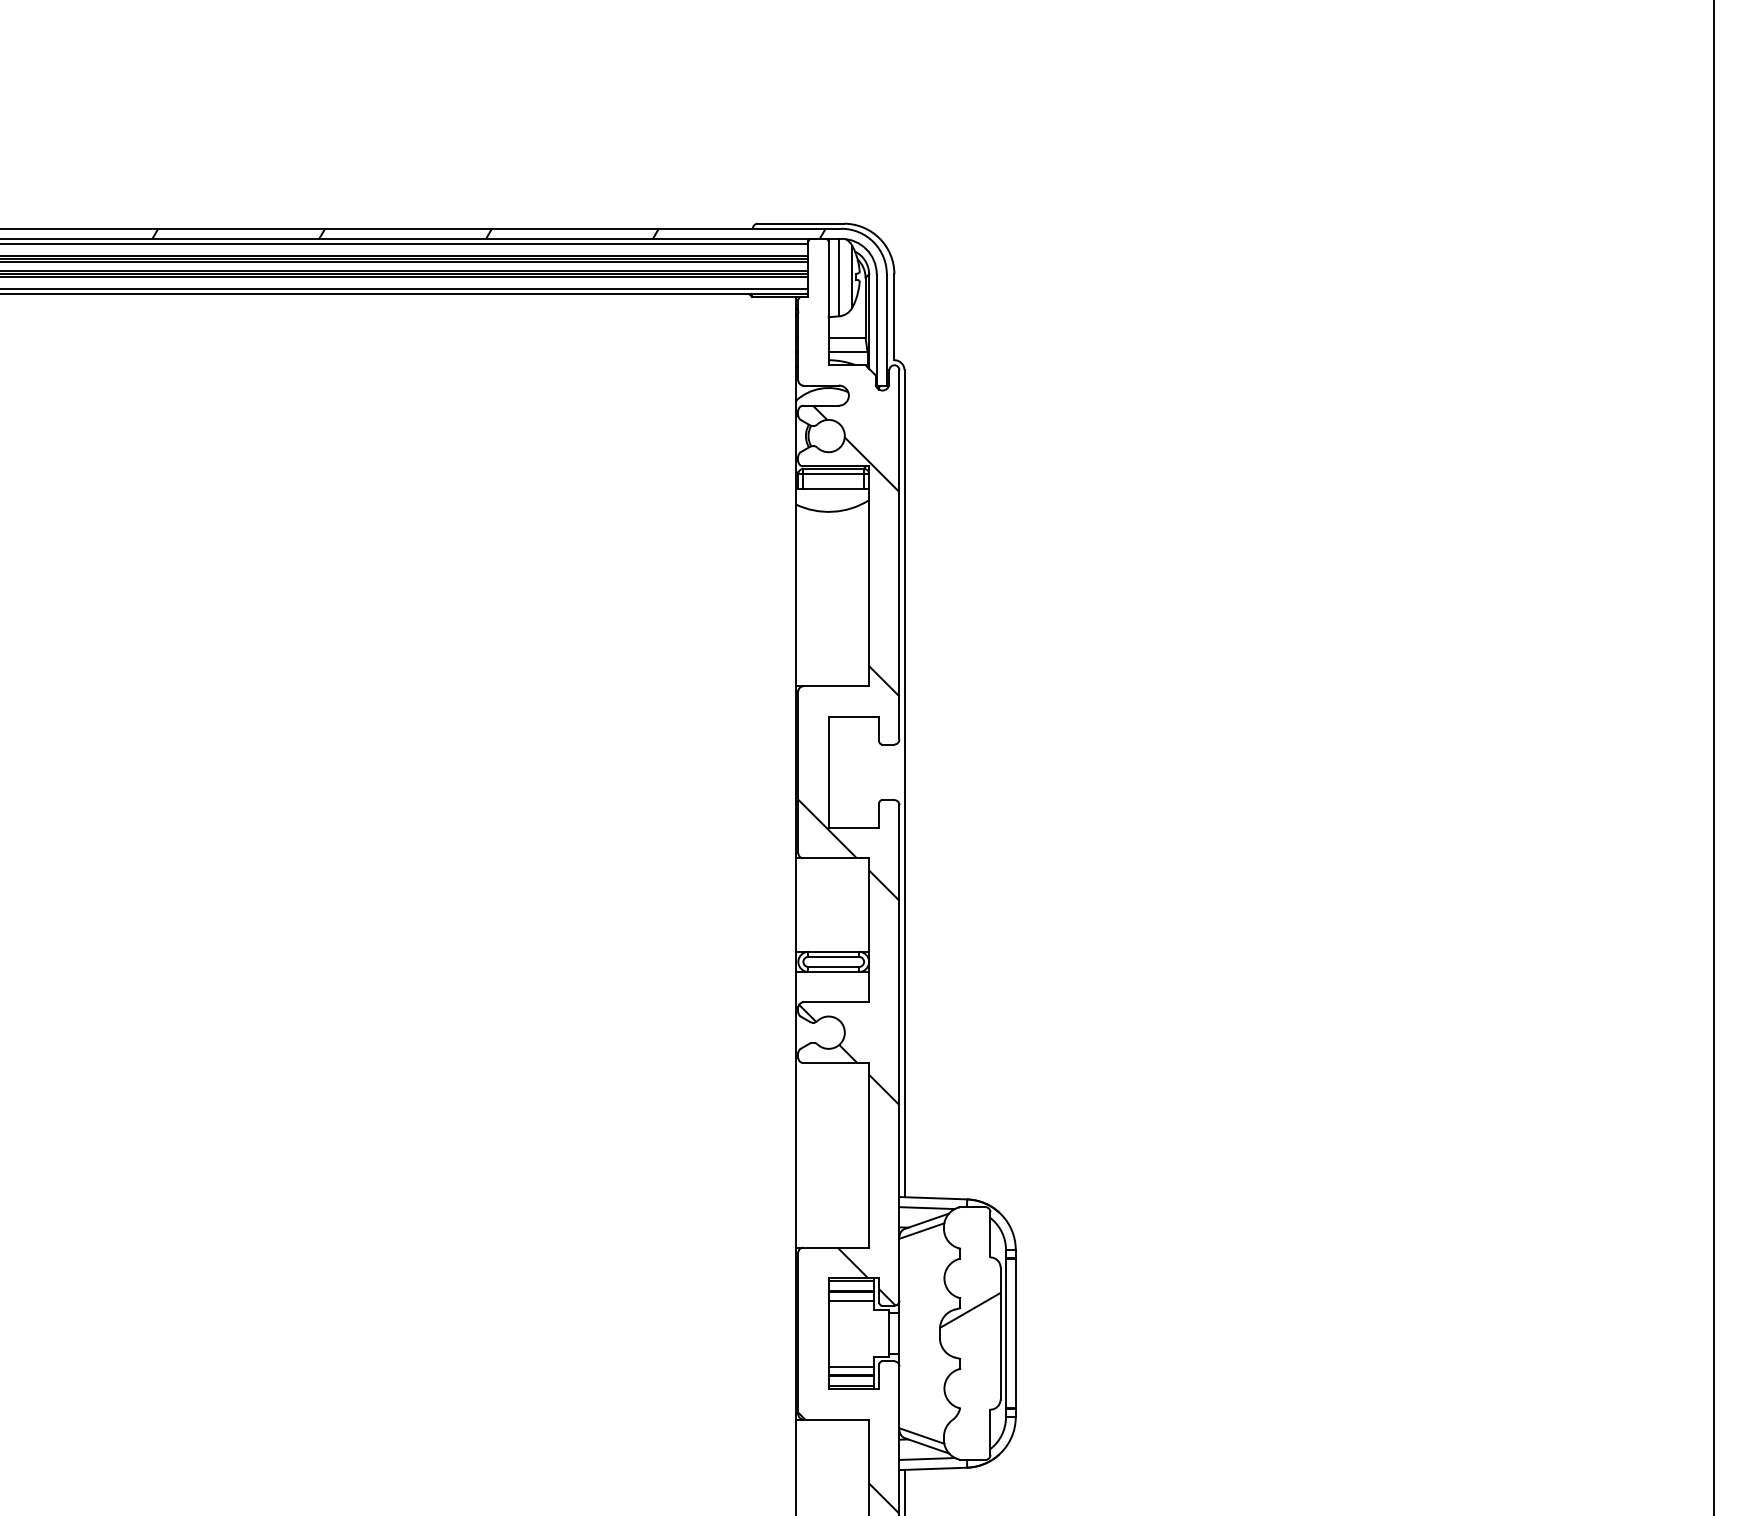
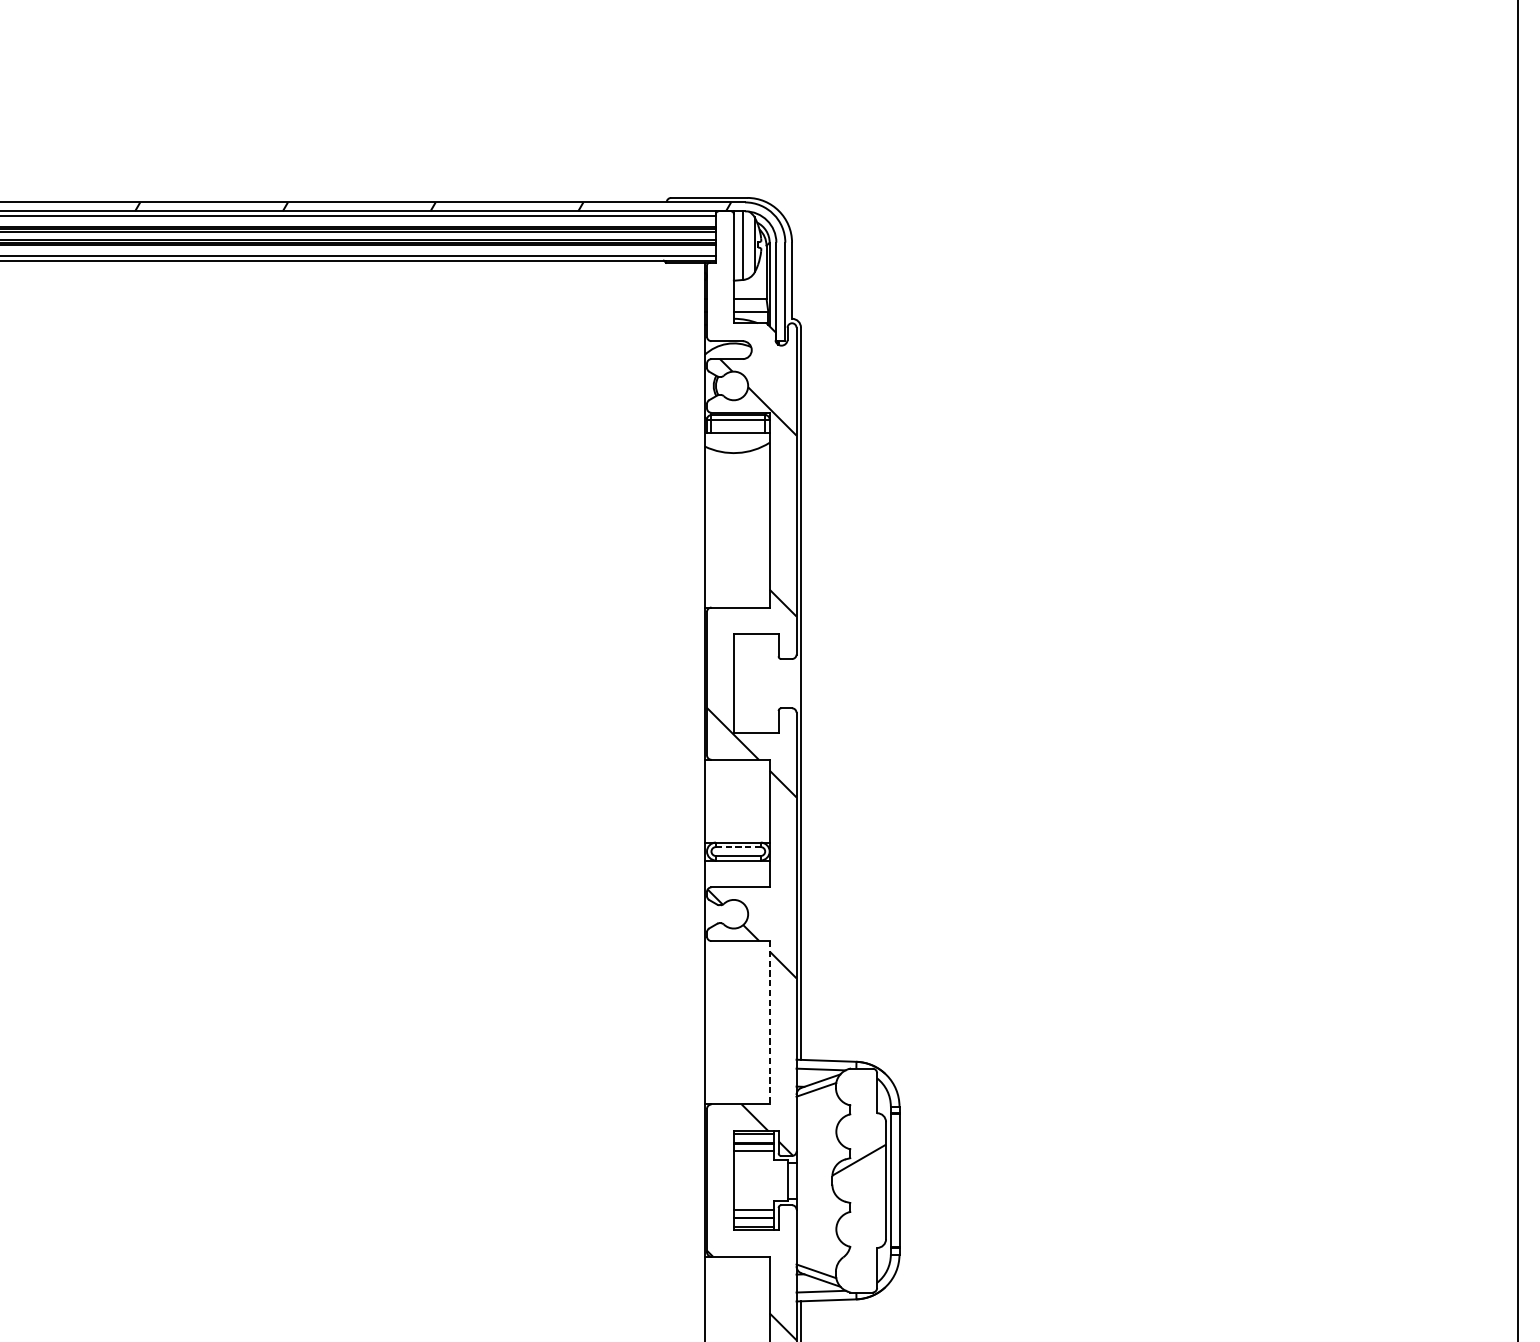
line: (834, 956) -> (739, 846), solid -> dashed
line: (869, 1155) -> (770, 1022), solid -> dashed

